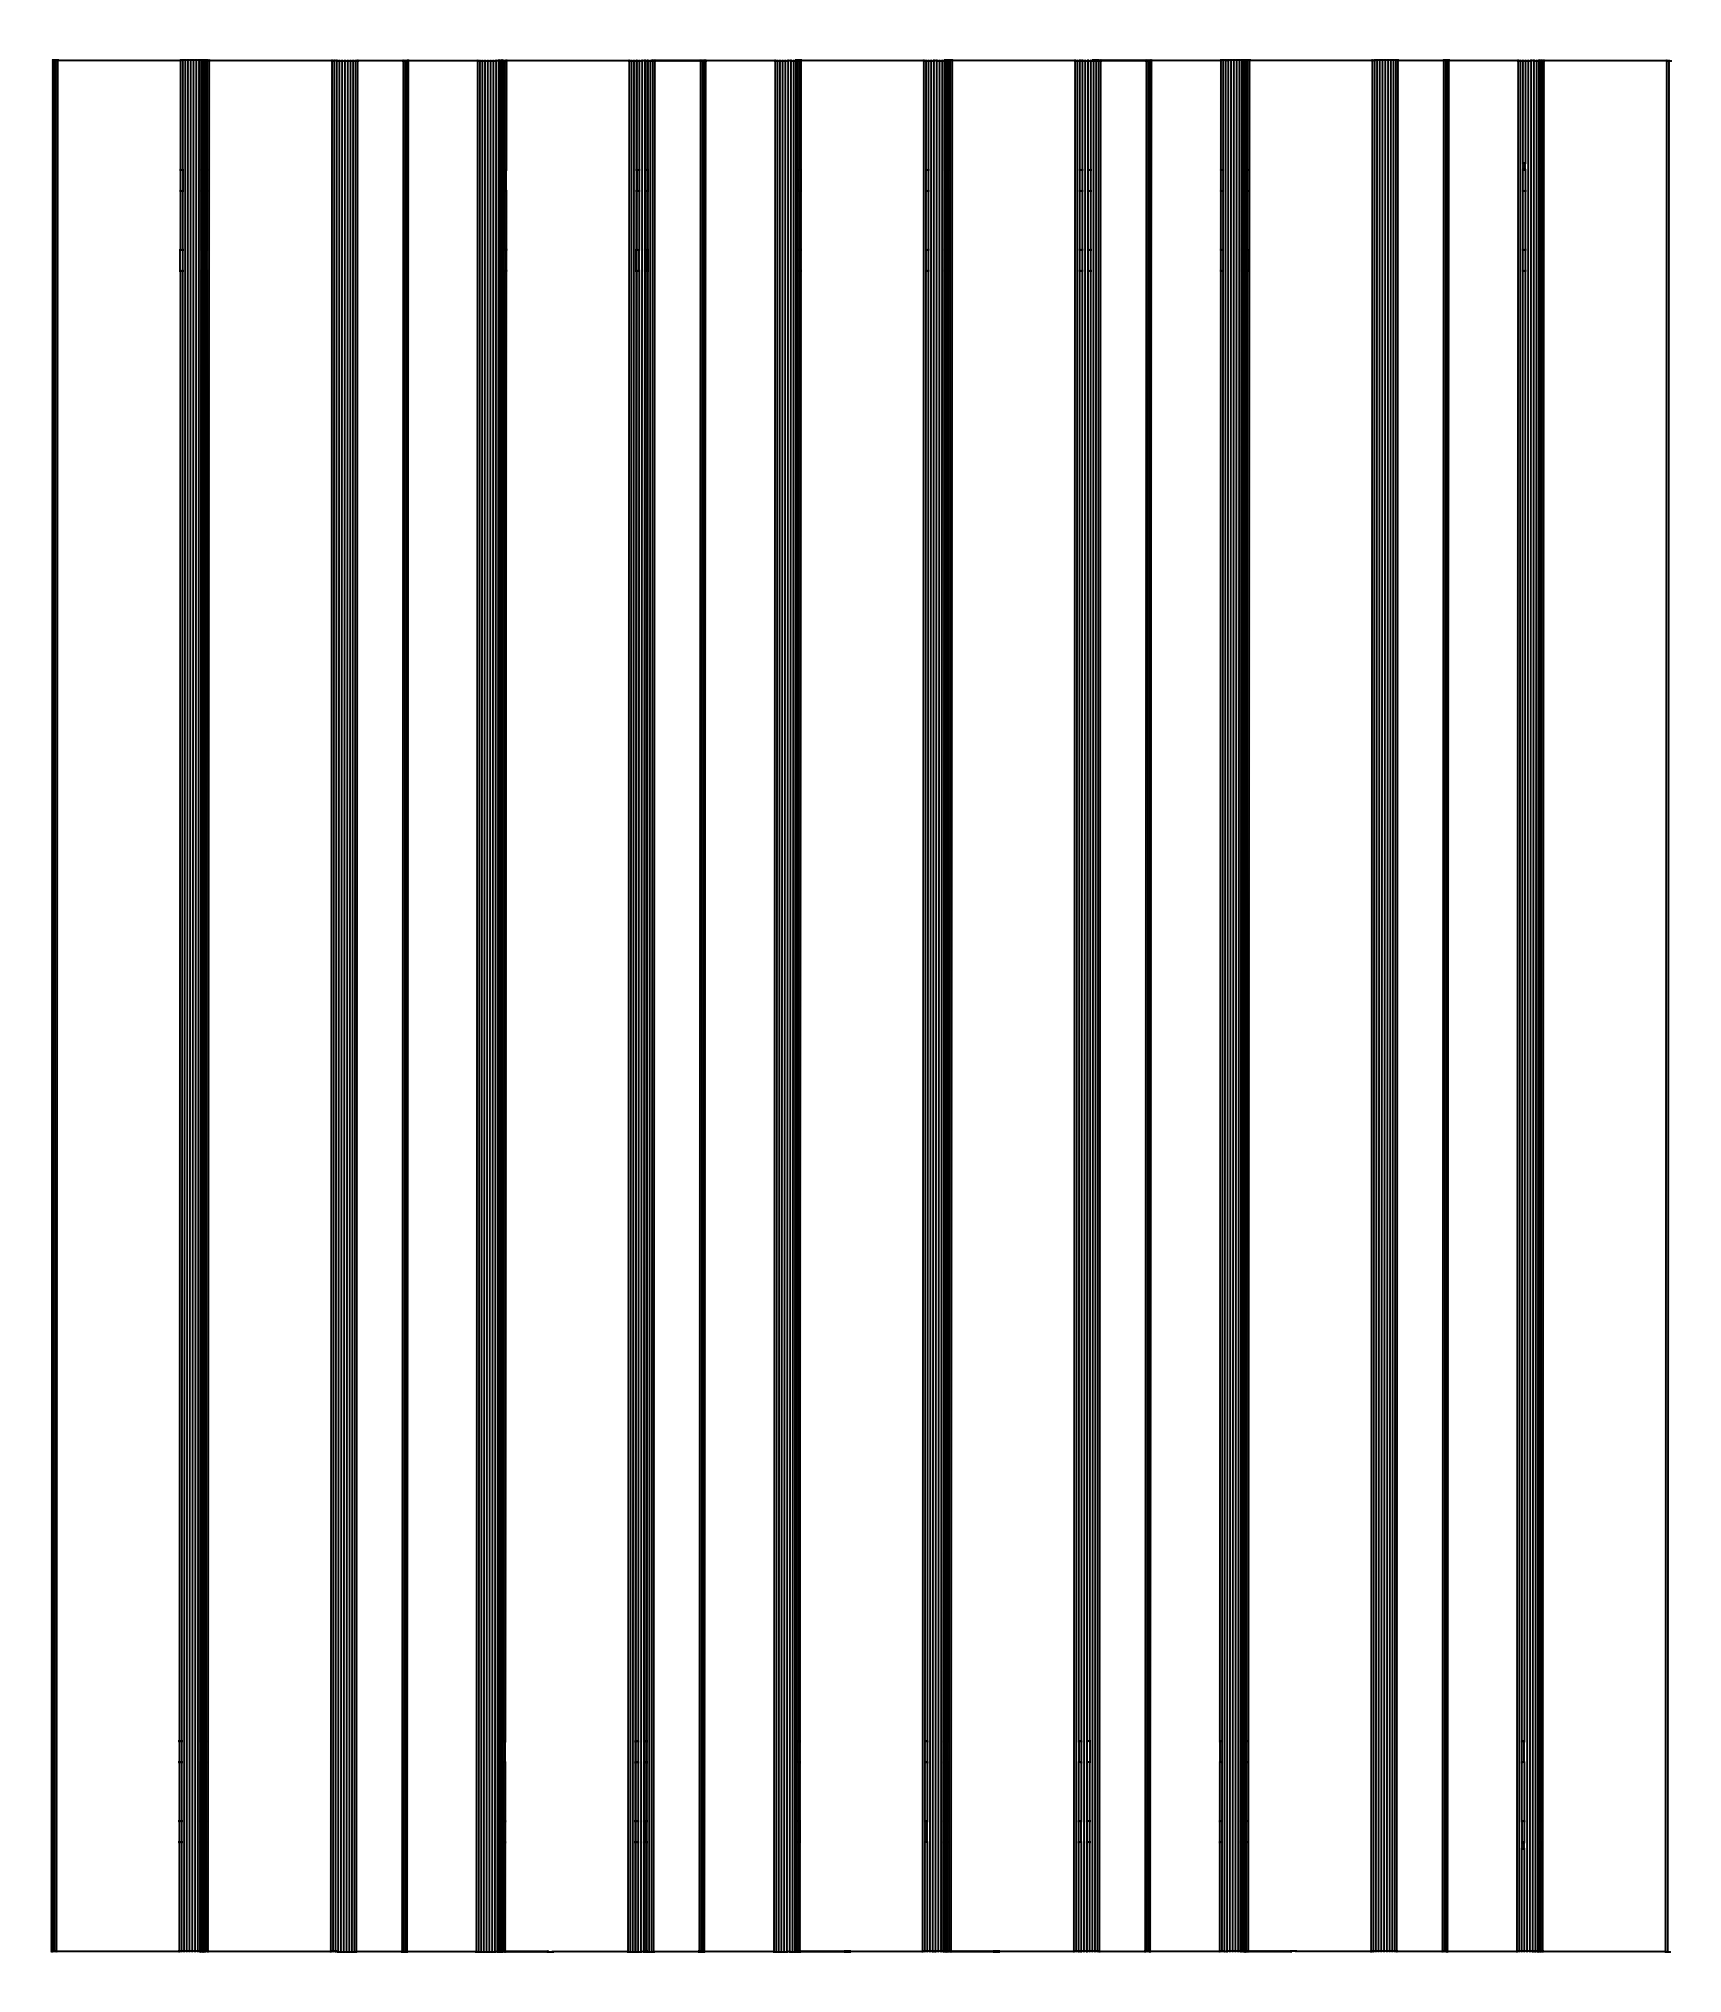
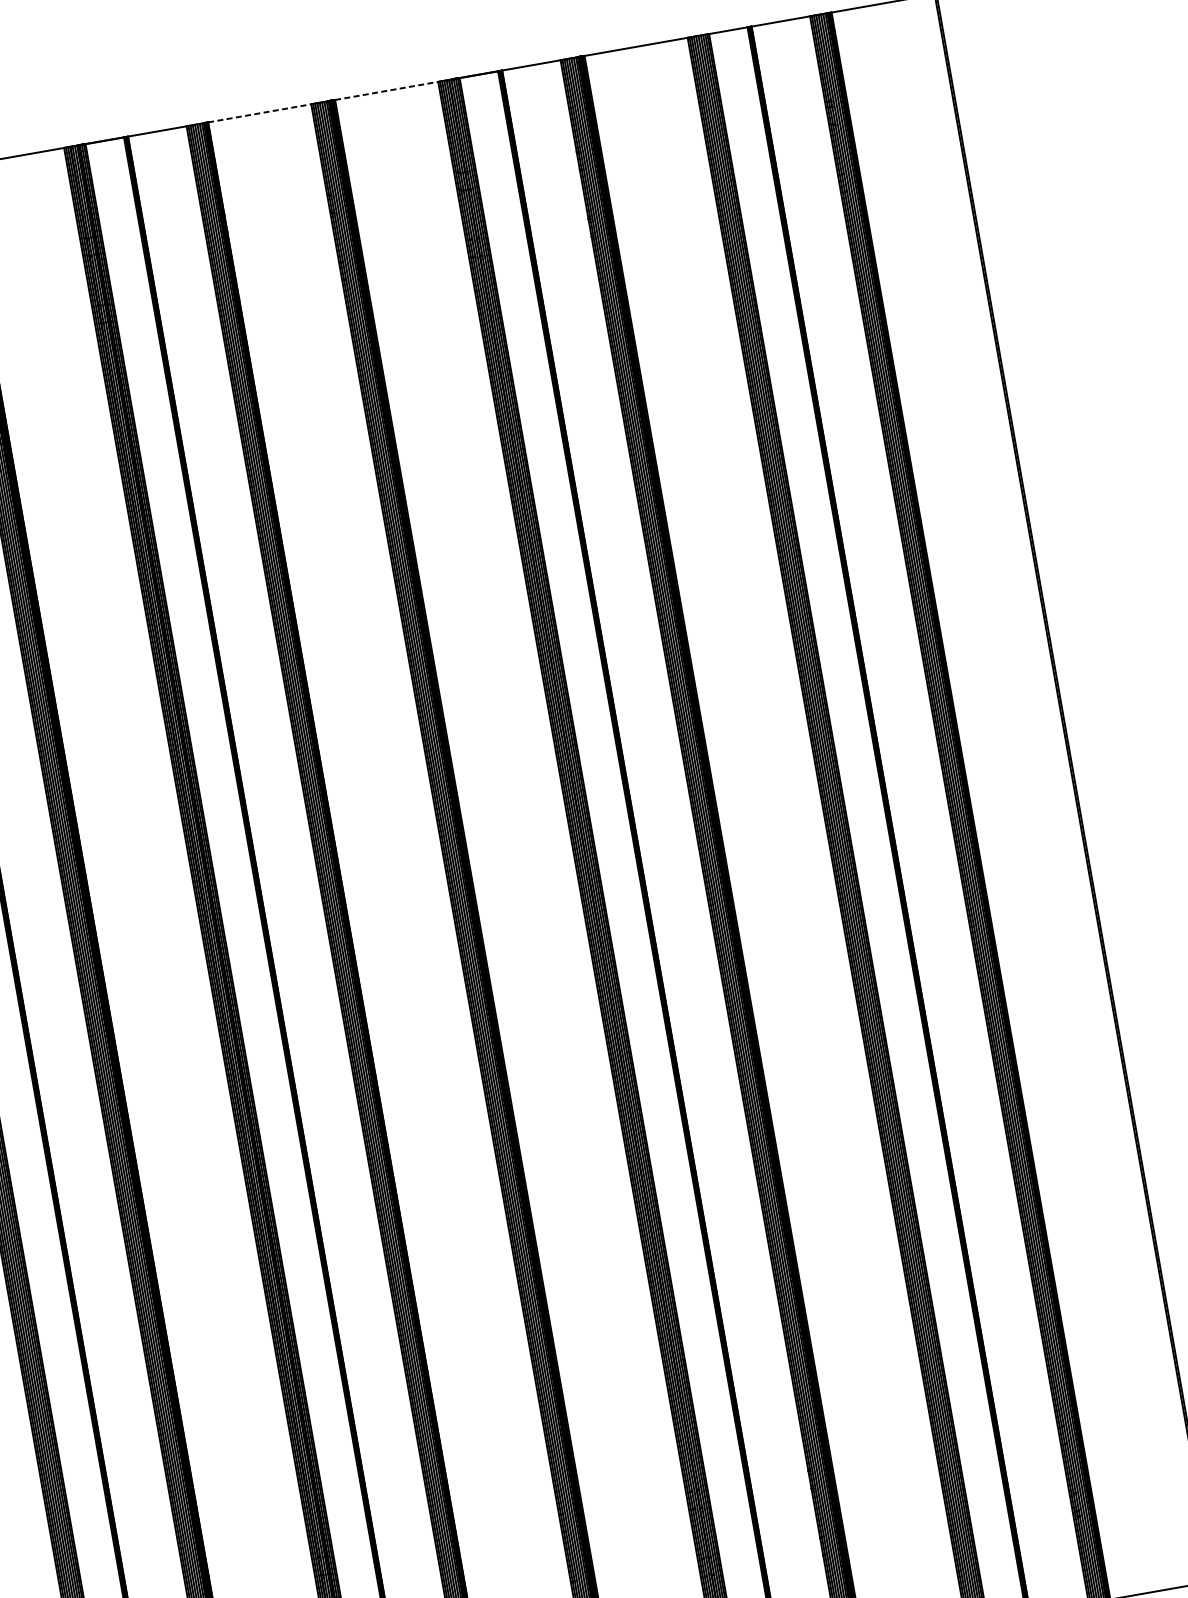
line: (862, 60) -> (259, 113), solid -> dashed
line: (1014, 60) -> (387, 90), solid -> dashed

